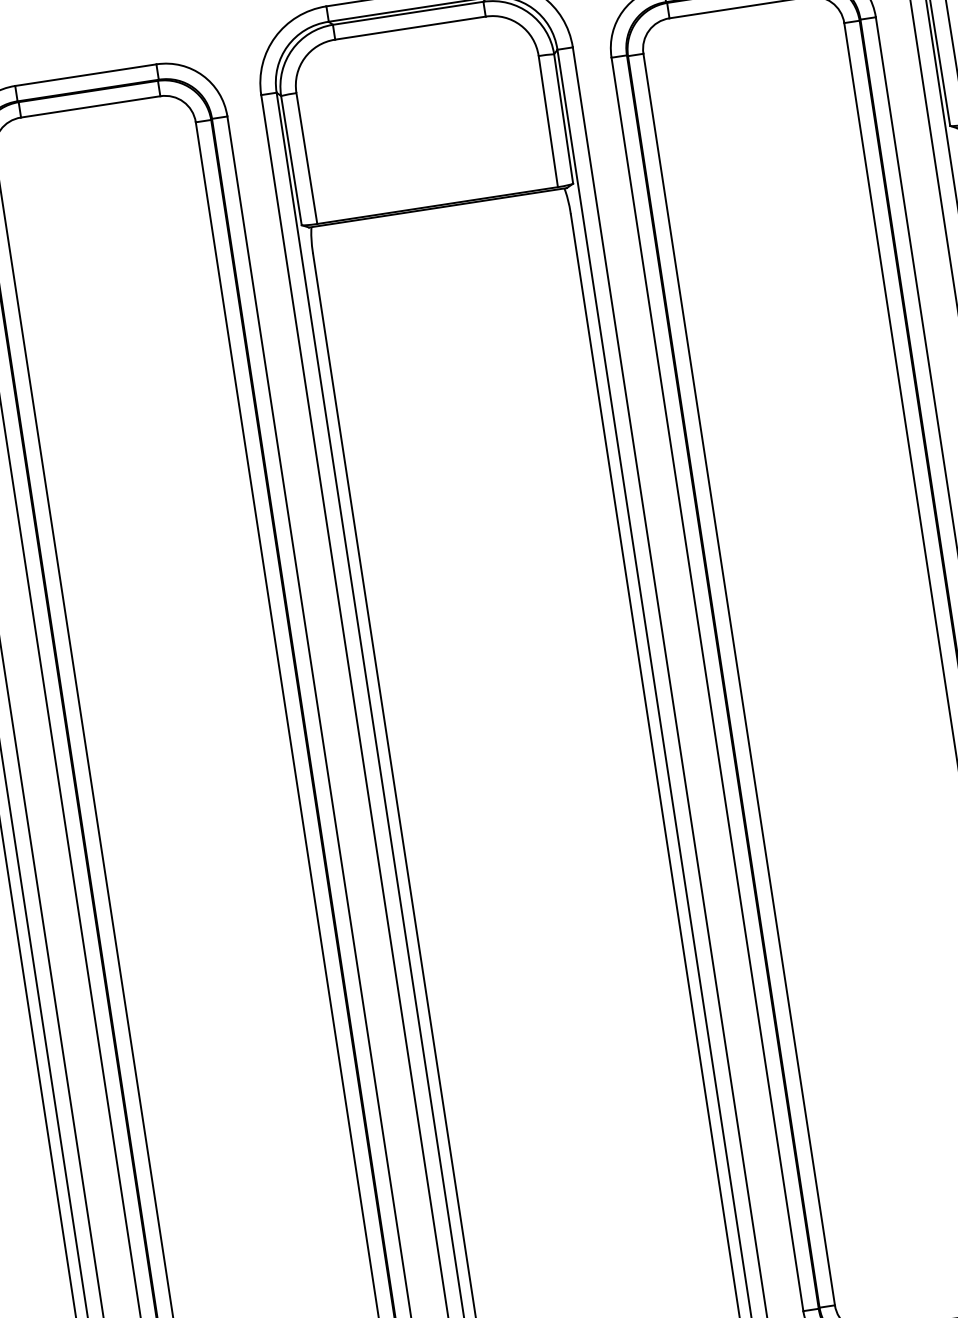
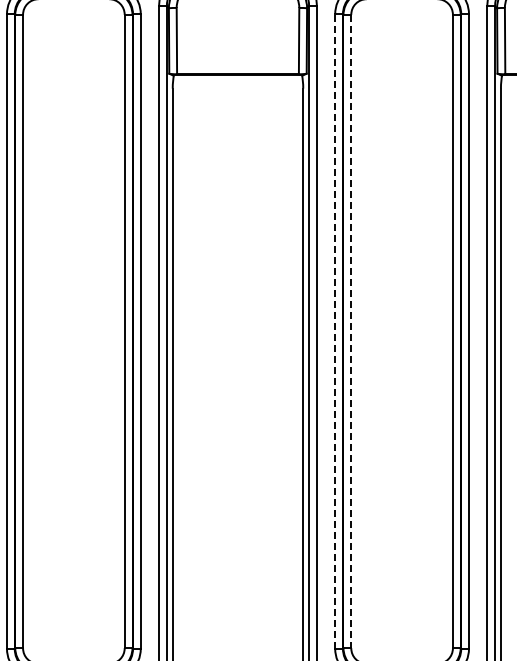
line: (739, 679) -> (351, 331), solid -> dashed
line: (708, 684) -> (335, 331), solid -> dashed

